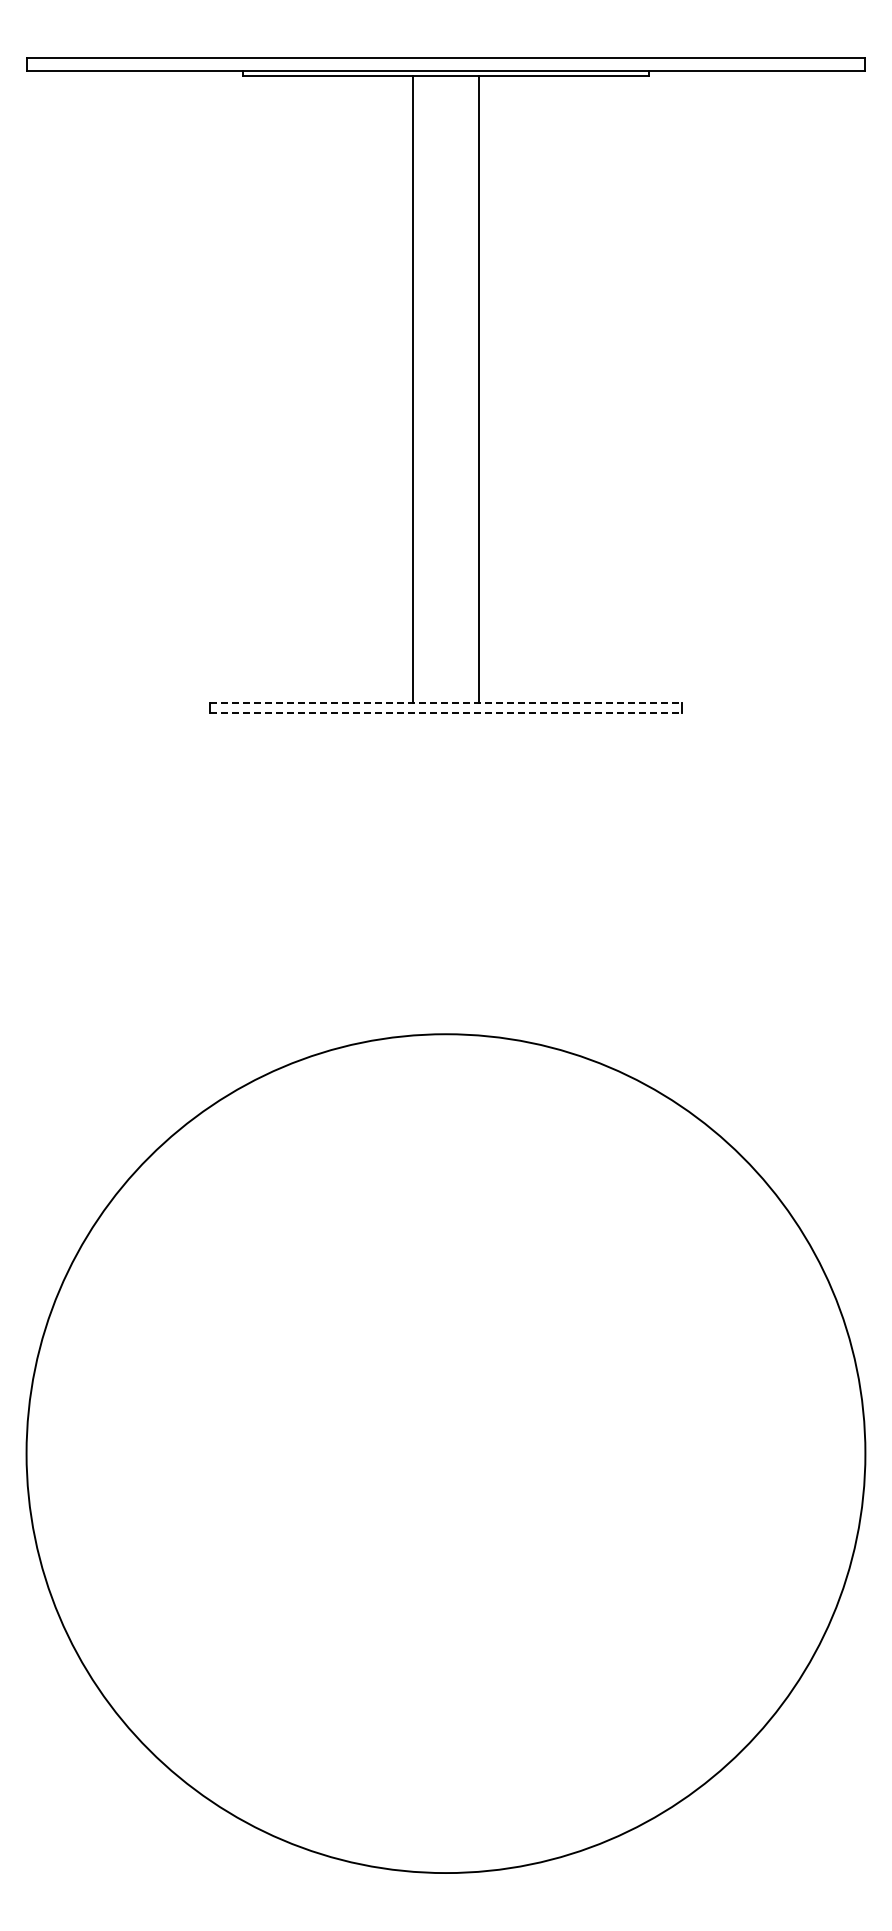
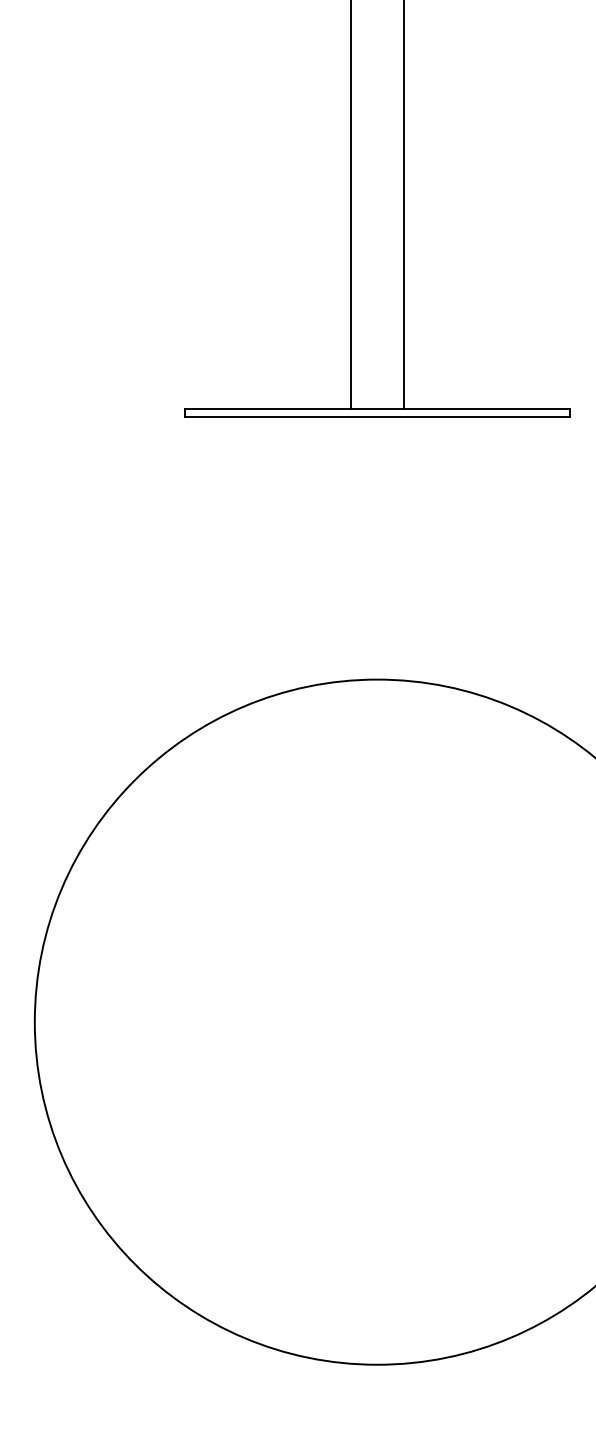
line: (445, 702) -> (376, 408), dashed -> solid
line: (445, 713) -> (376, 417), dashed -> solid

